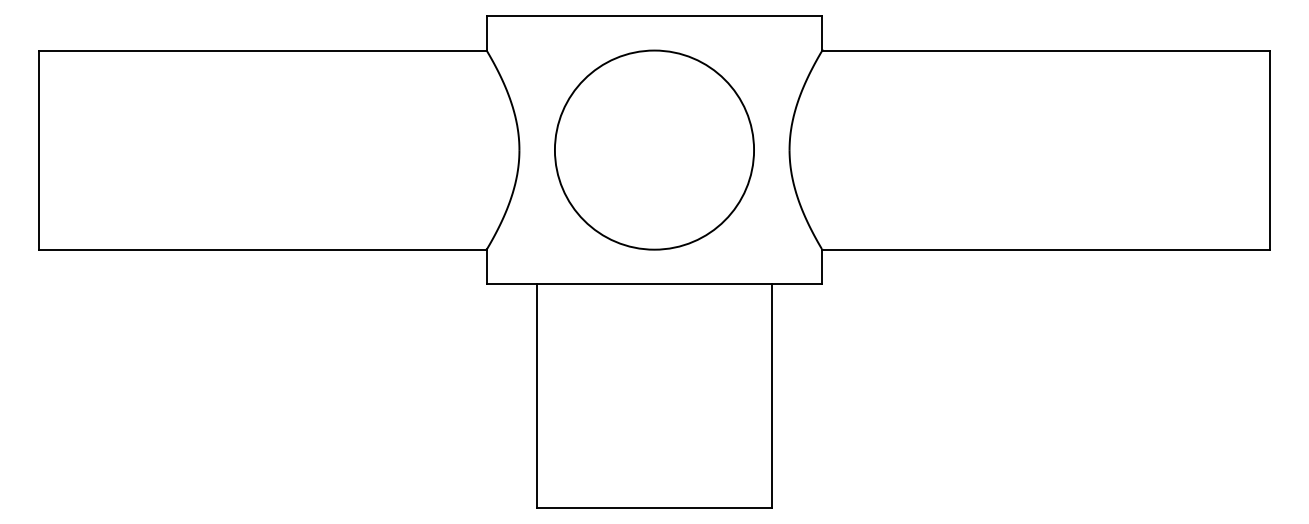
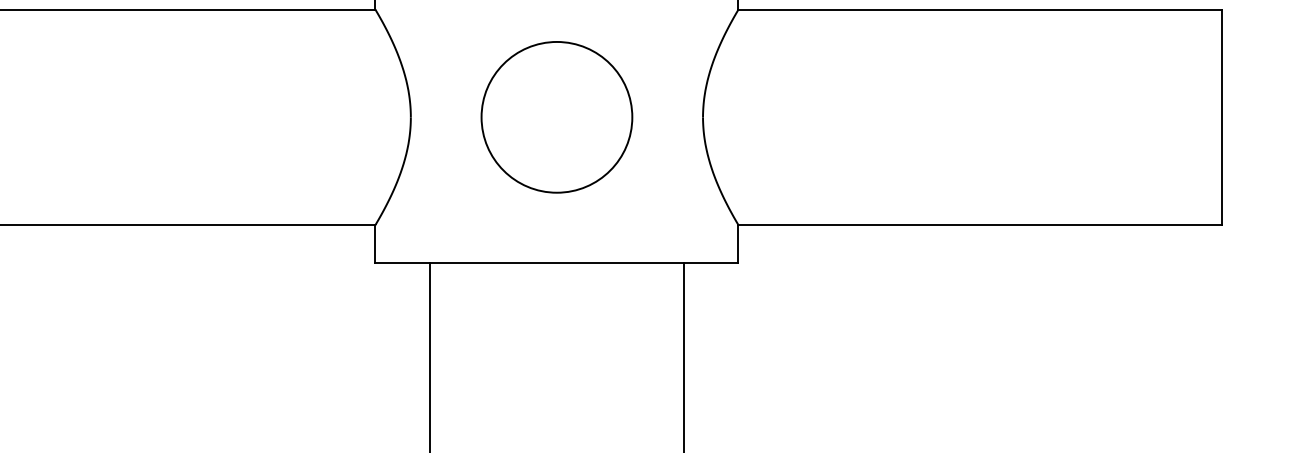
circle: (654, 149) -> (556, 116), size x0.7

